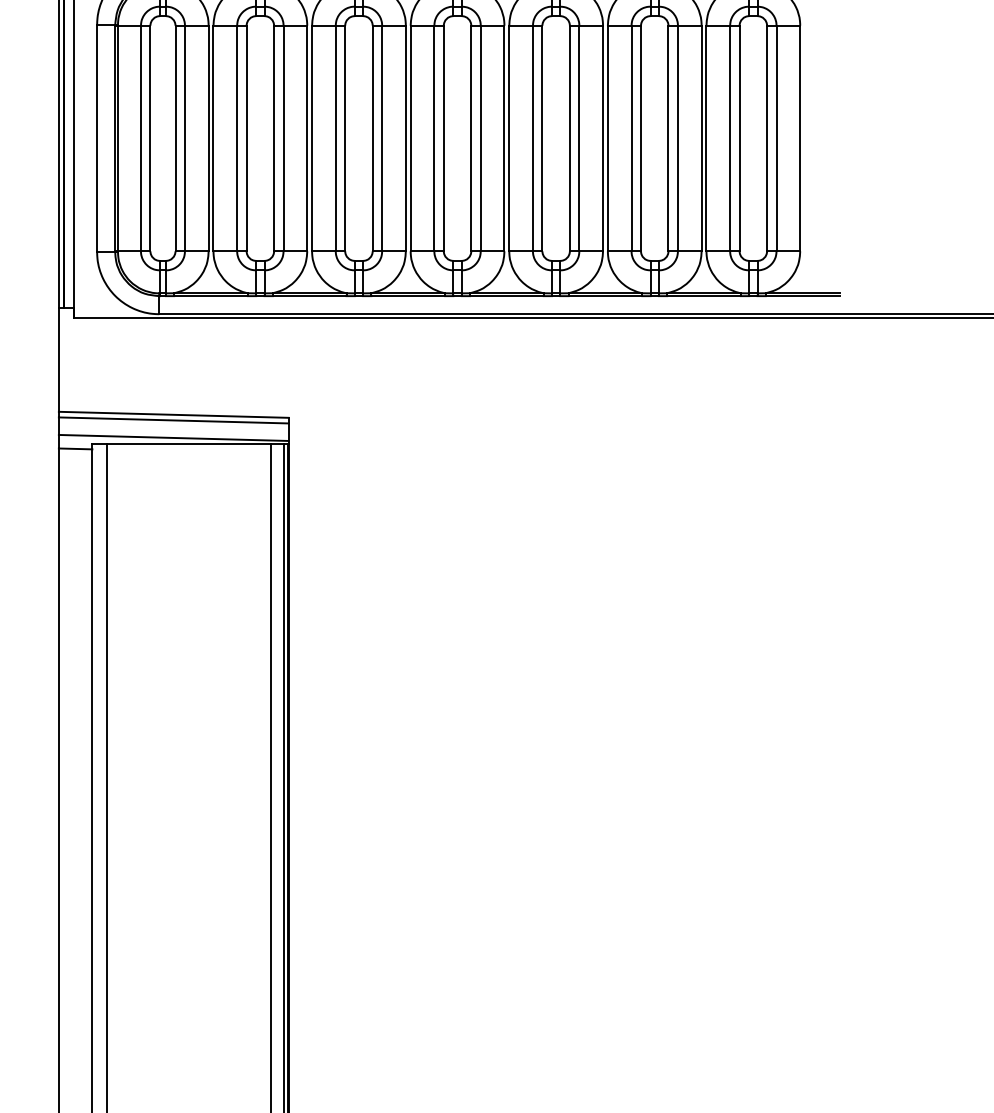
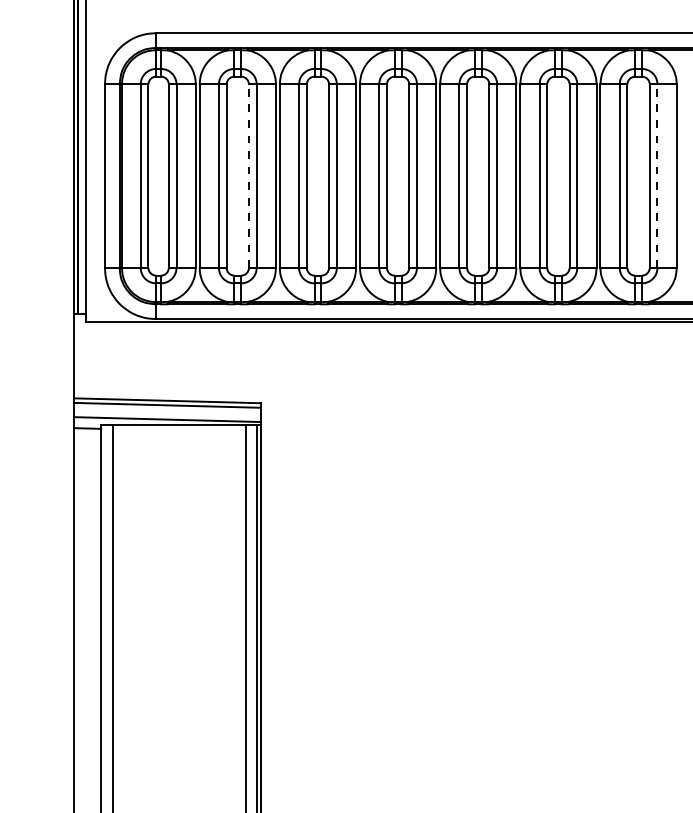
line: (274, 138) -> (249, 176), solid -> dashed
line: (776, 138) -> (657, 176), solid -> dashed

